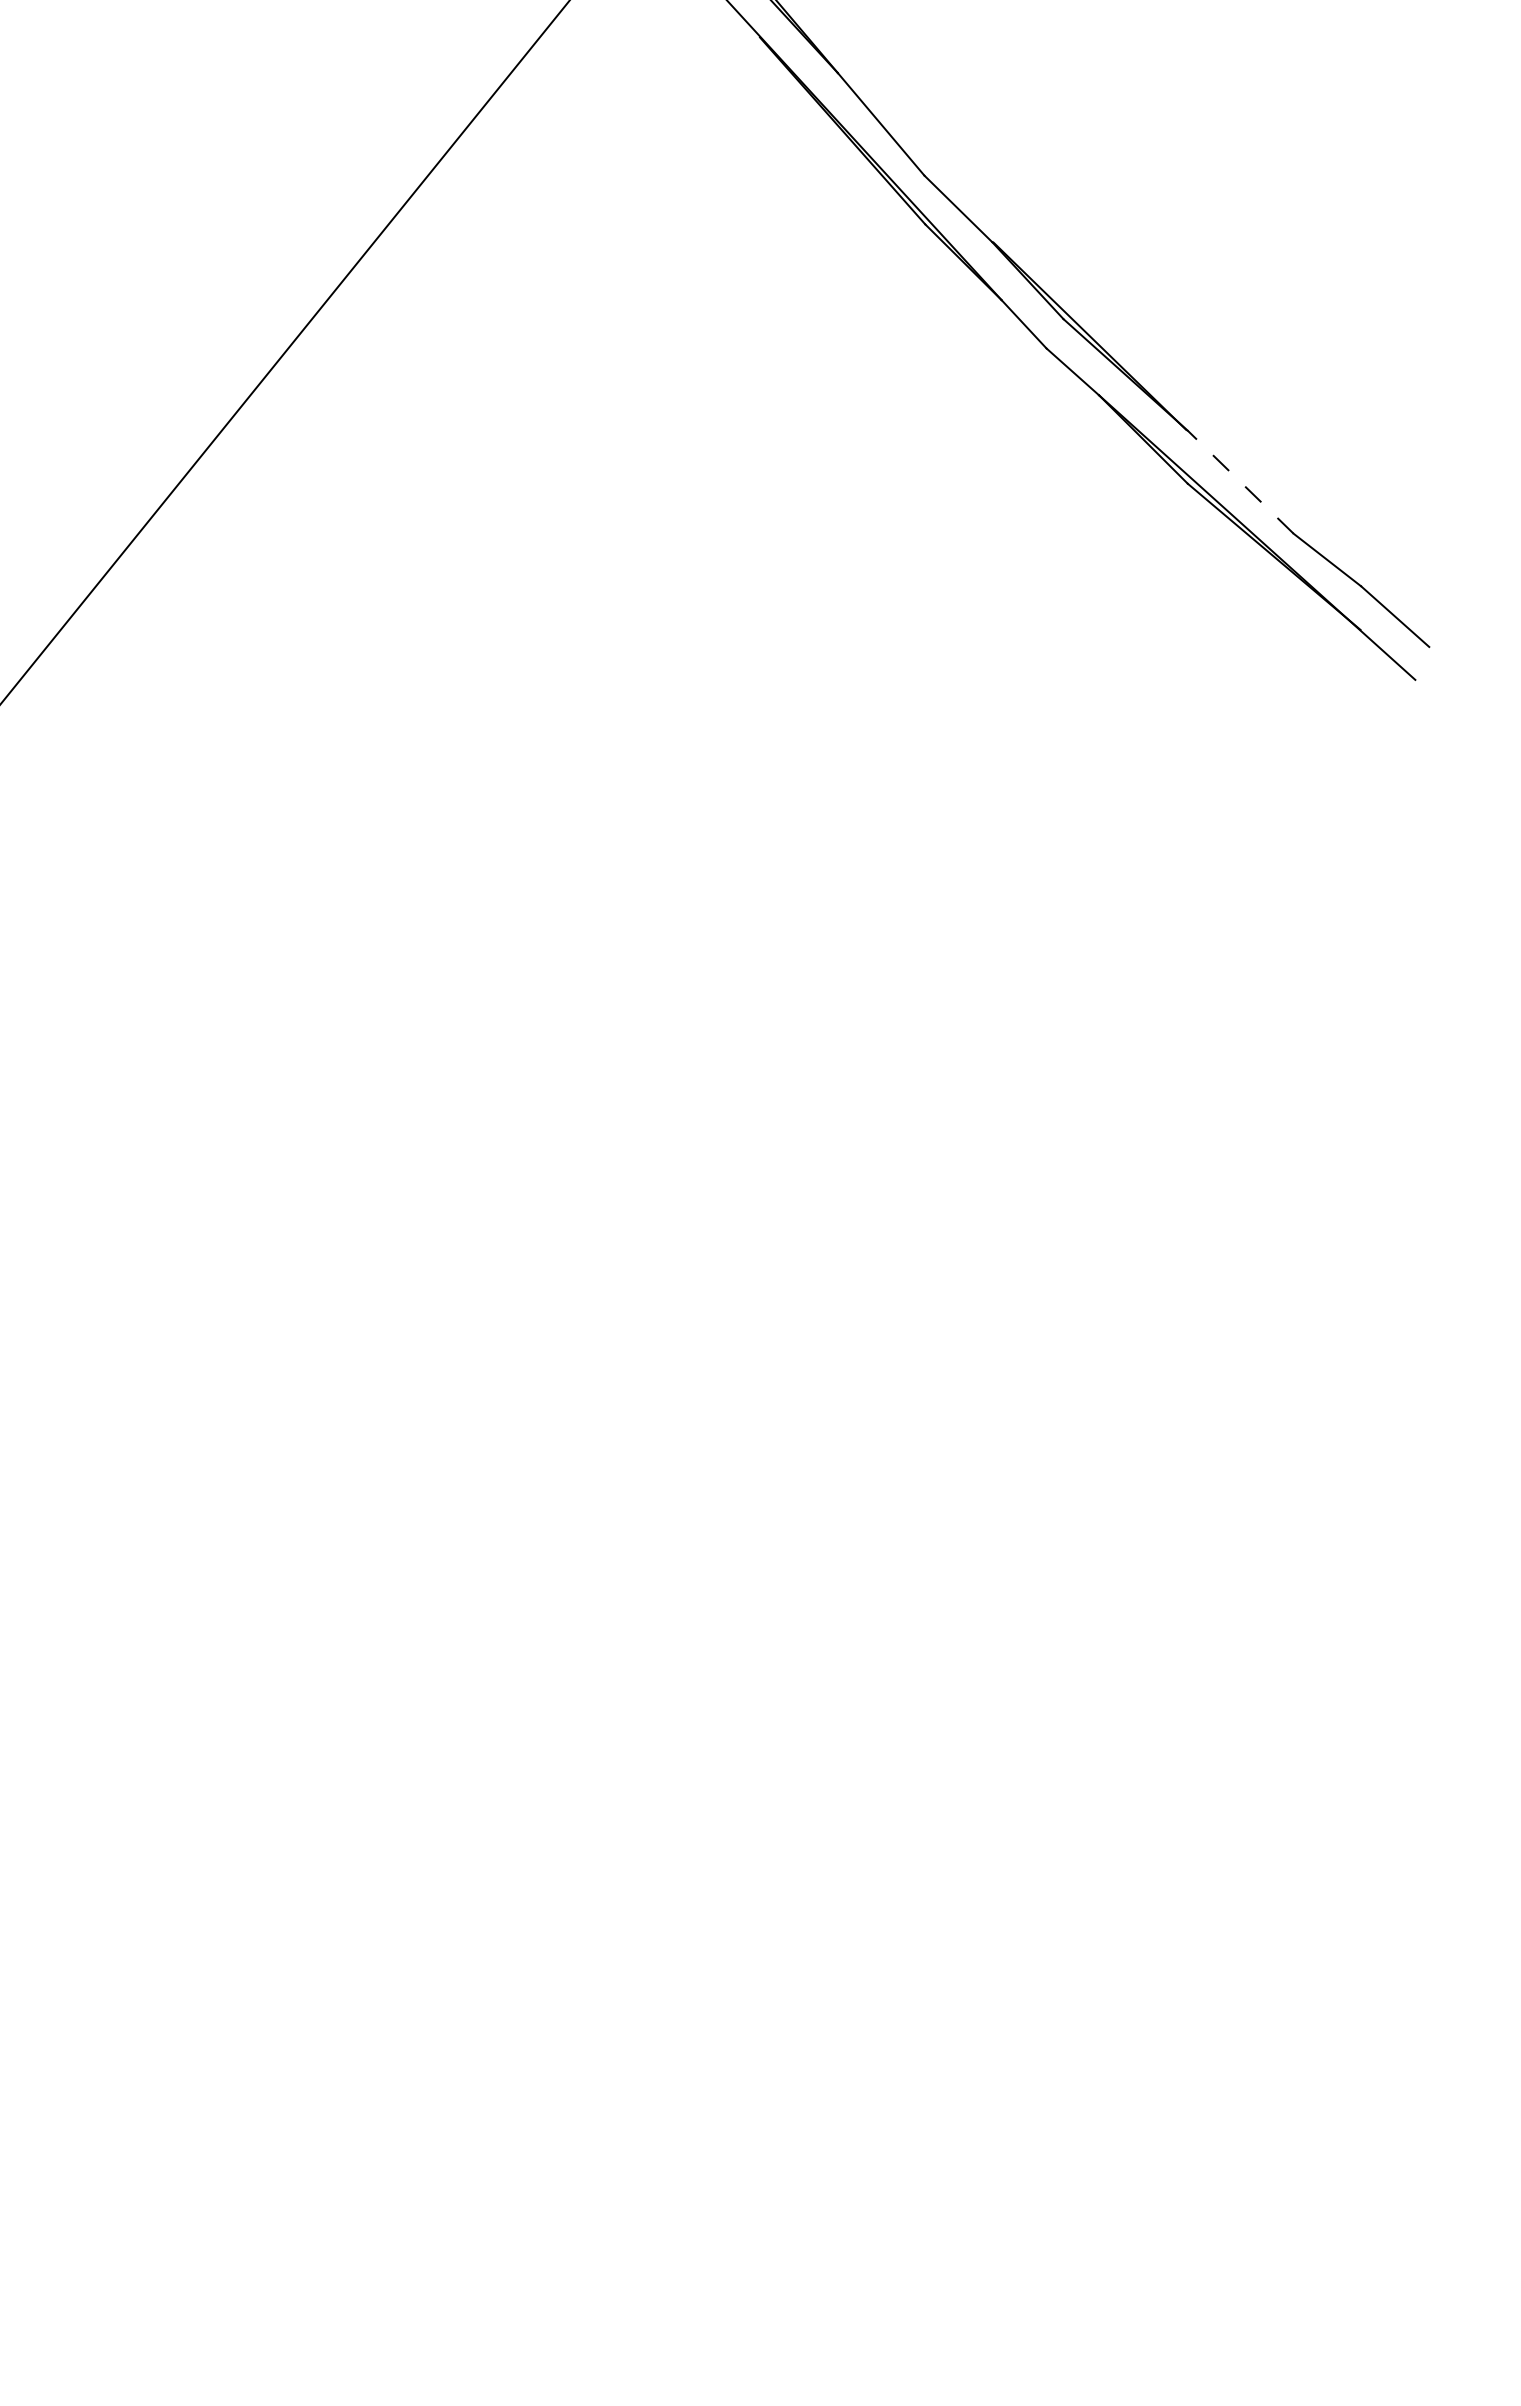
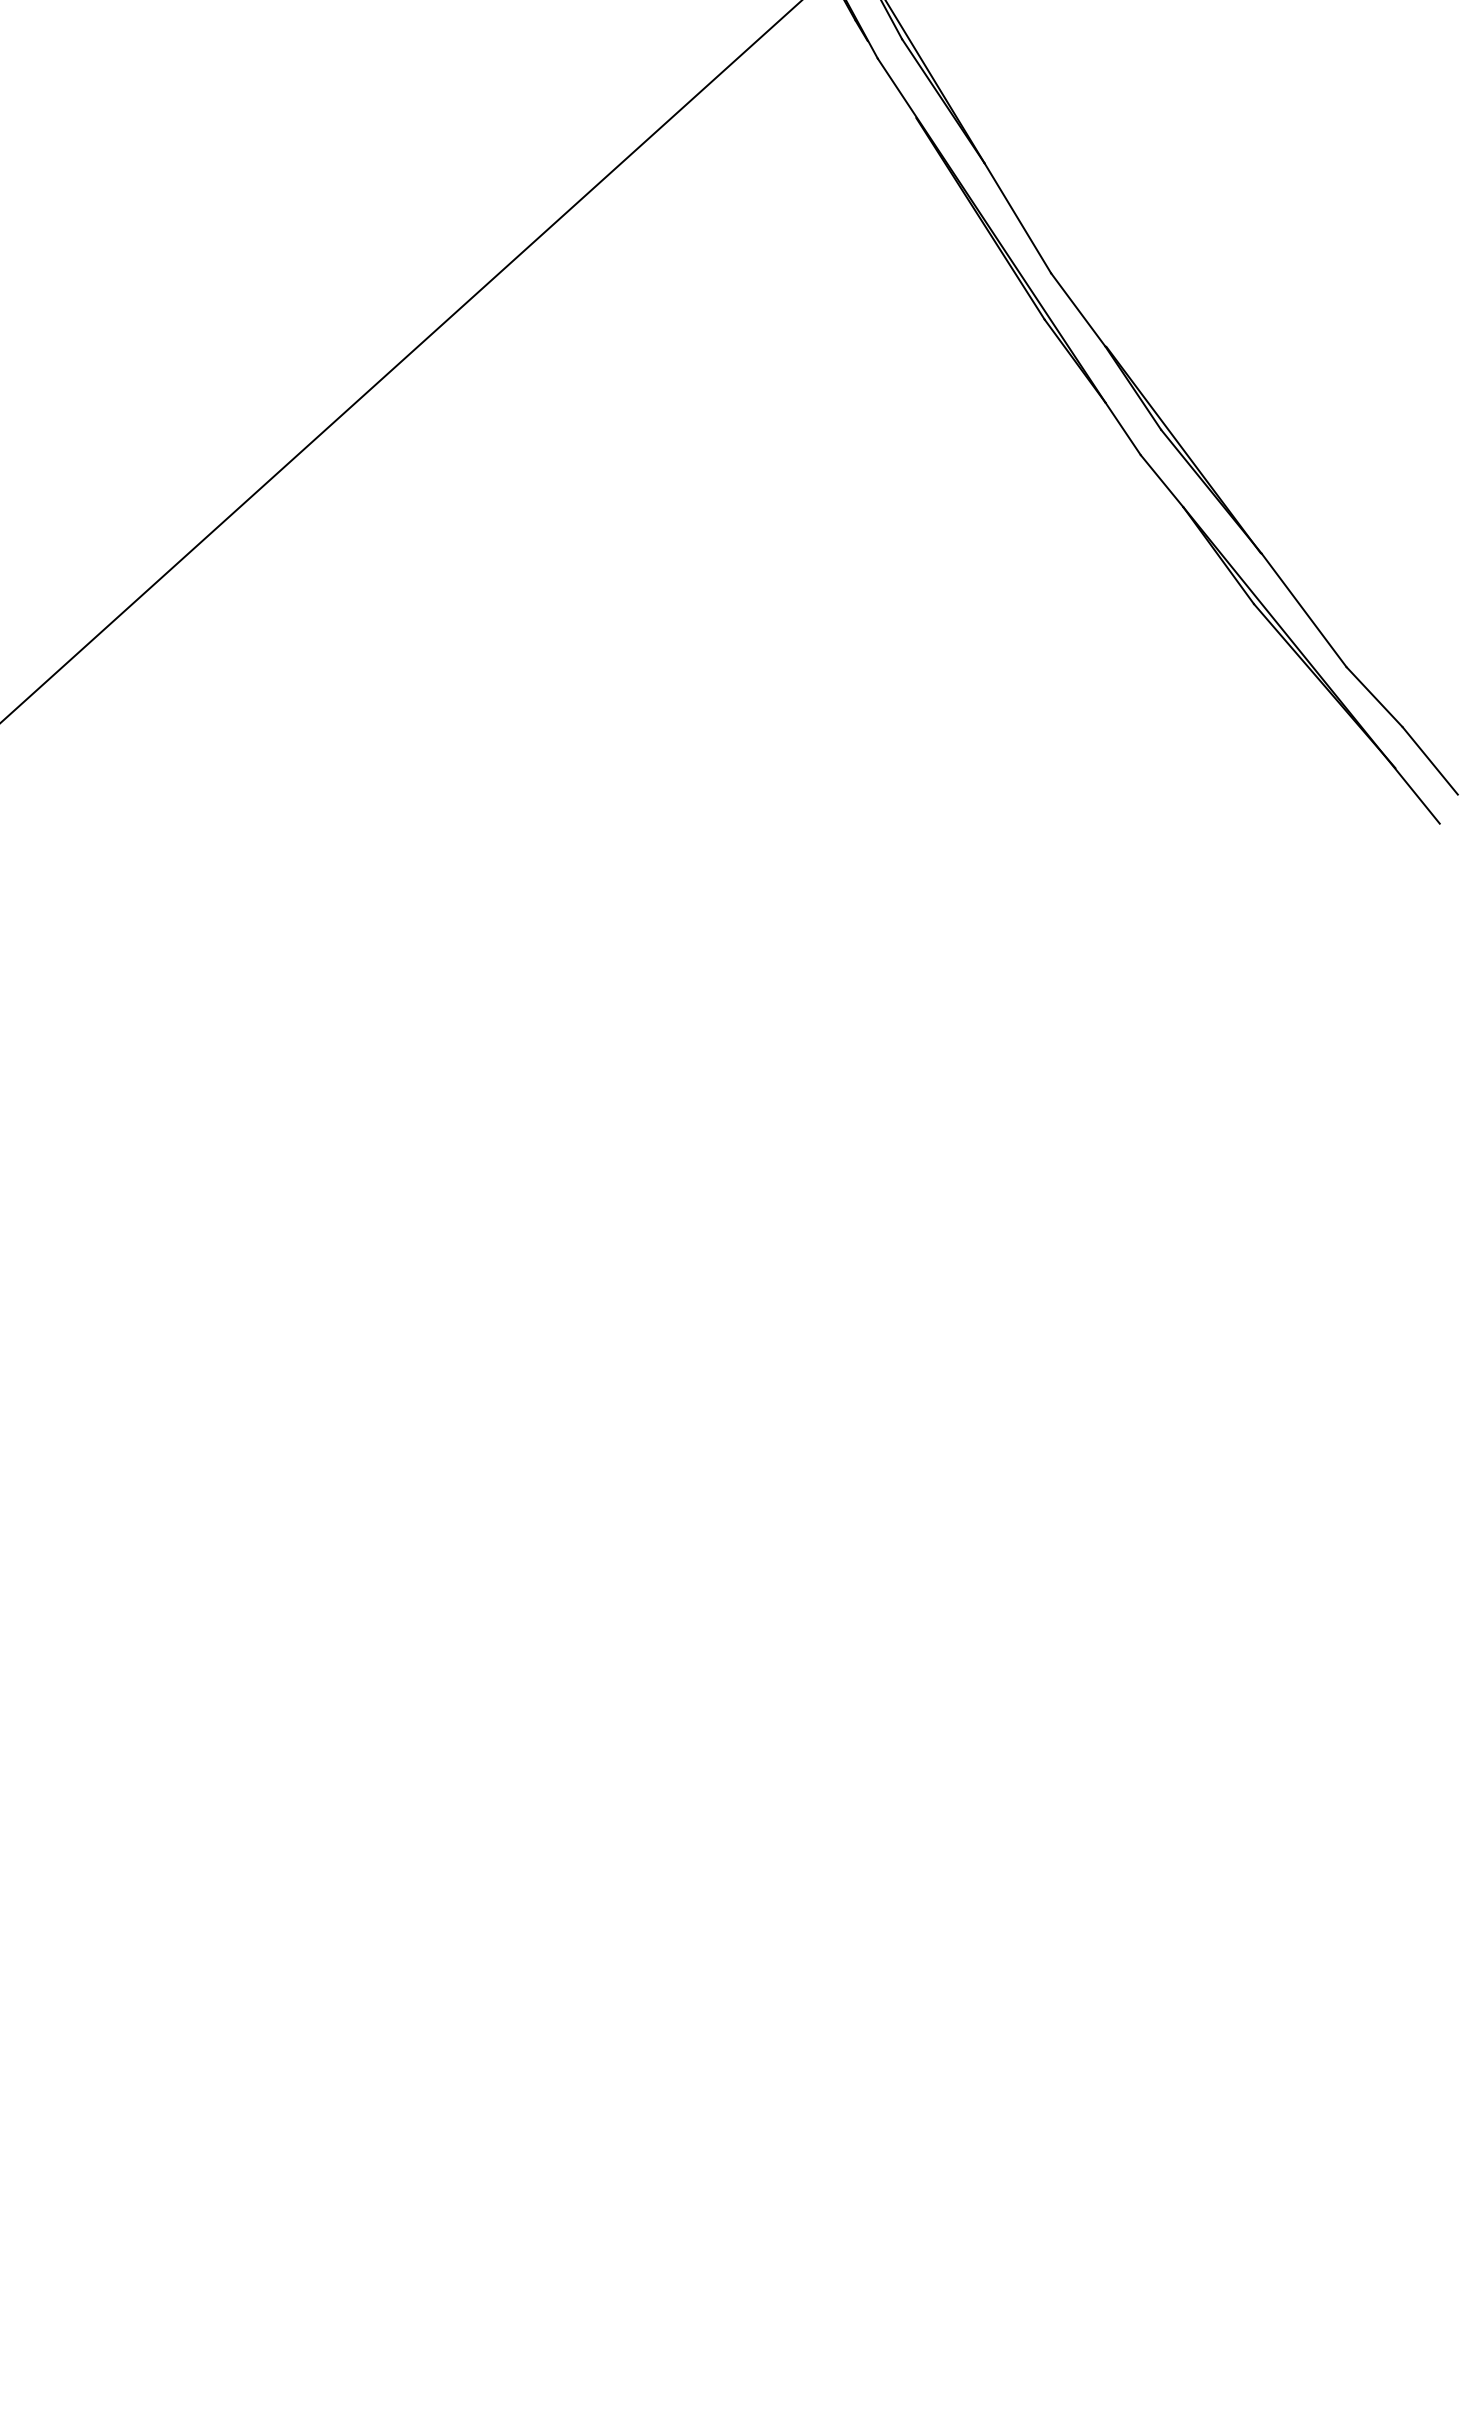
line: (1240, 482) -> (1304, 610), dashed -> solid

